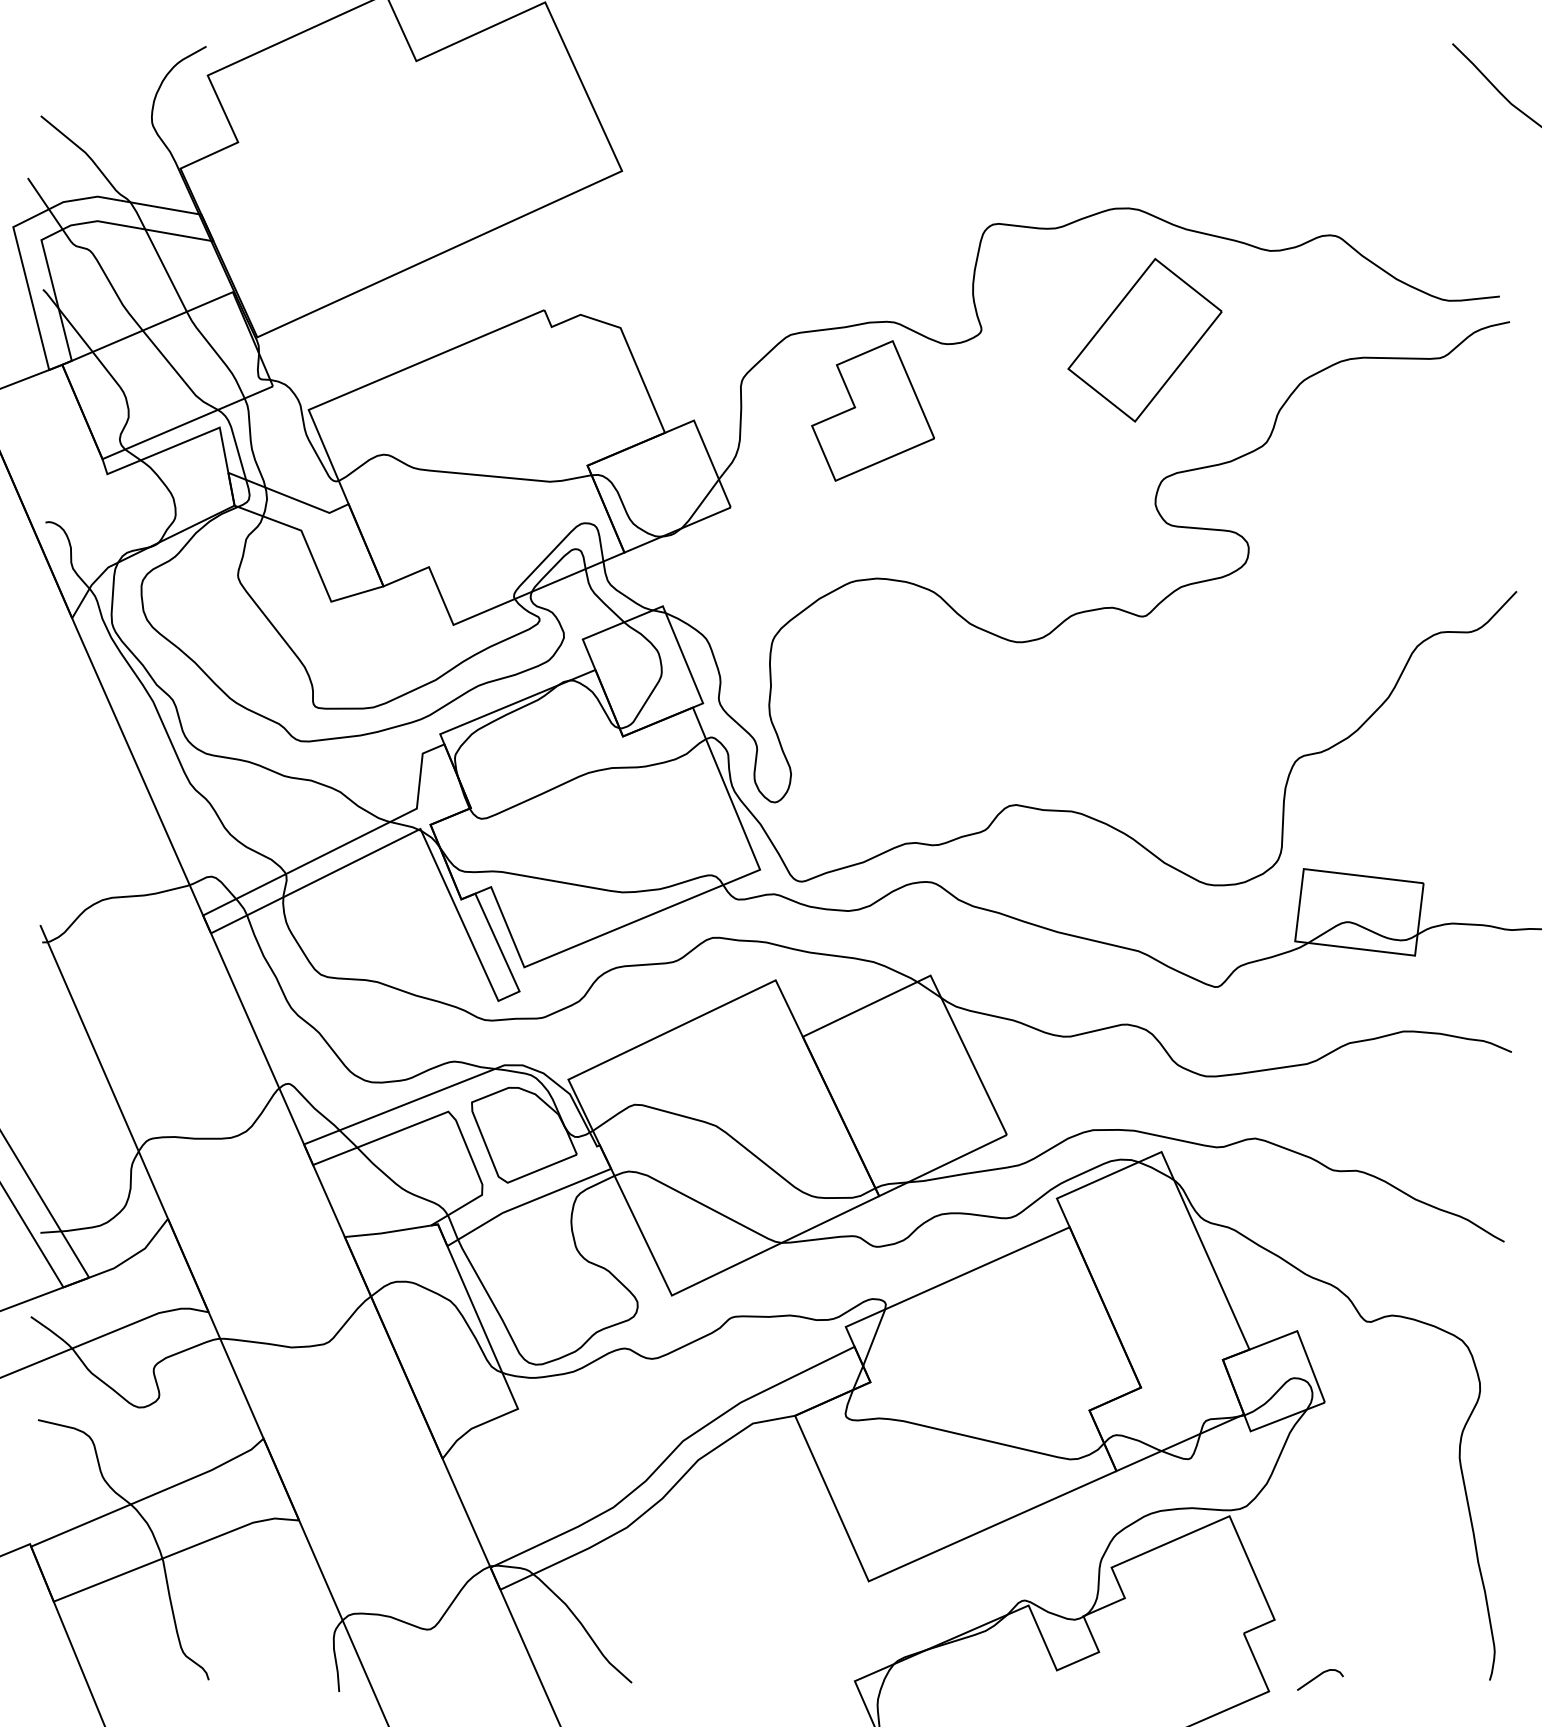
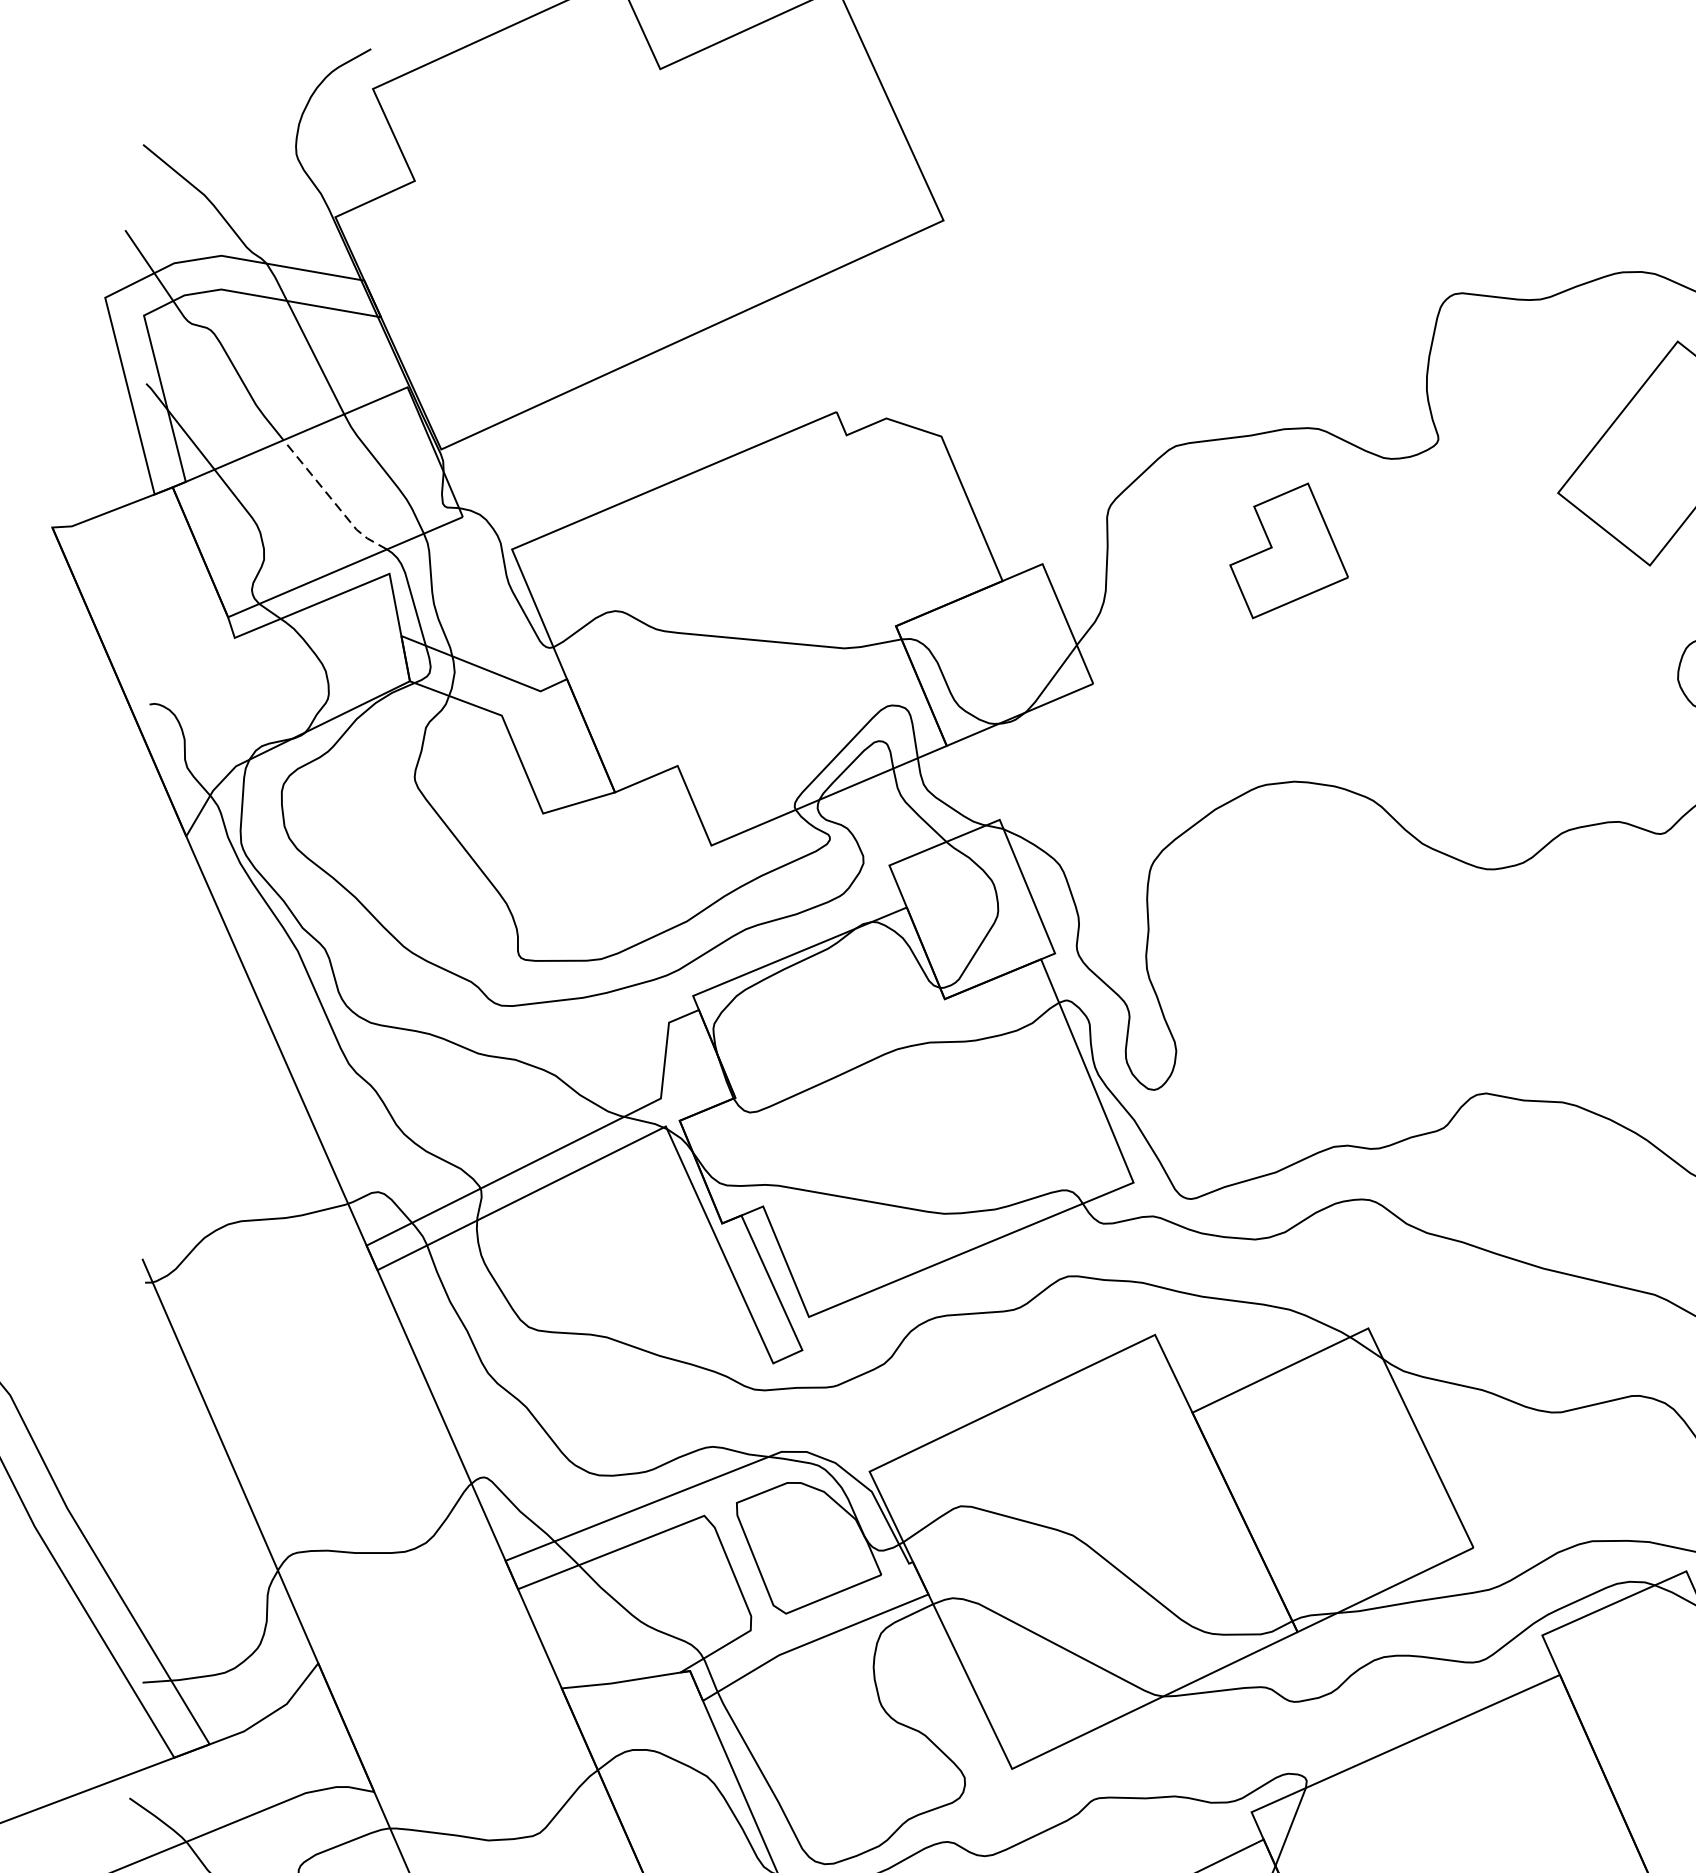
line: (178, 374) -> (332, 500), solid -> dashed
part: (872, 410) -> (1288, 550), size x0.7

